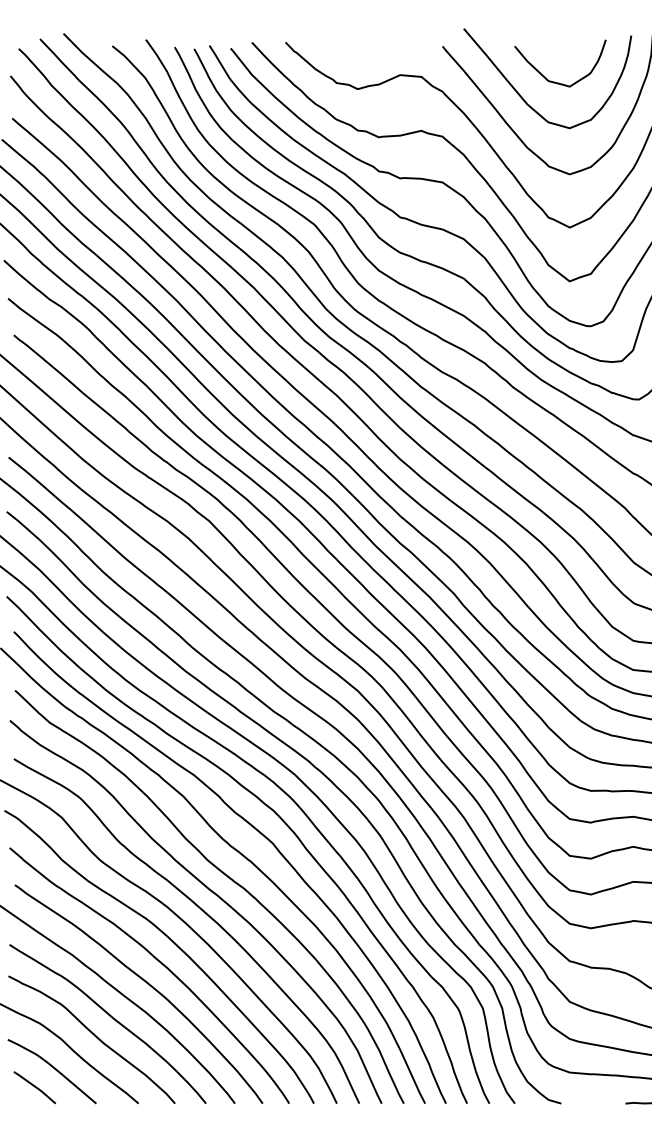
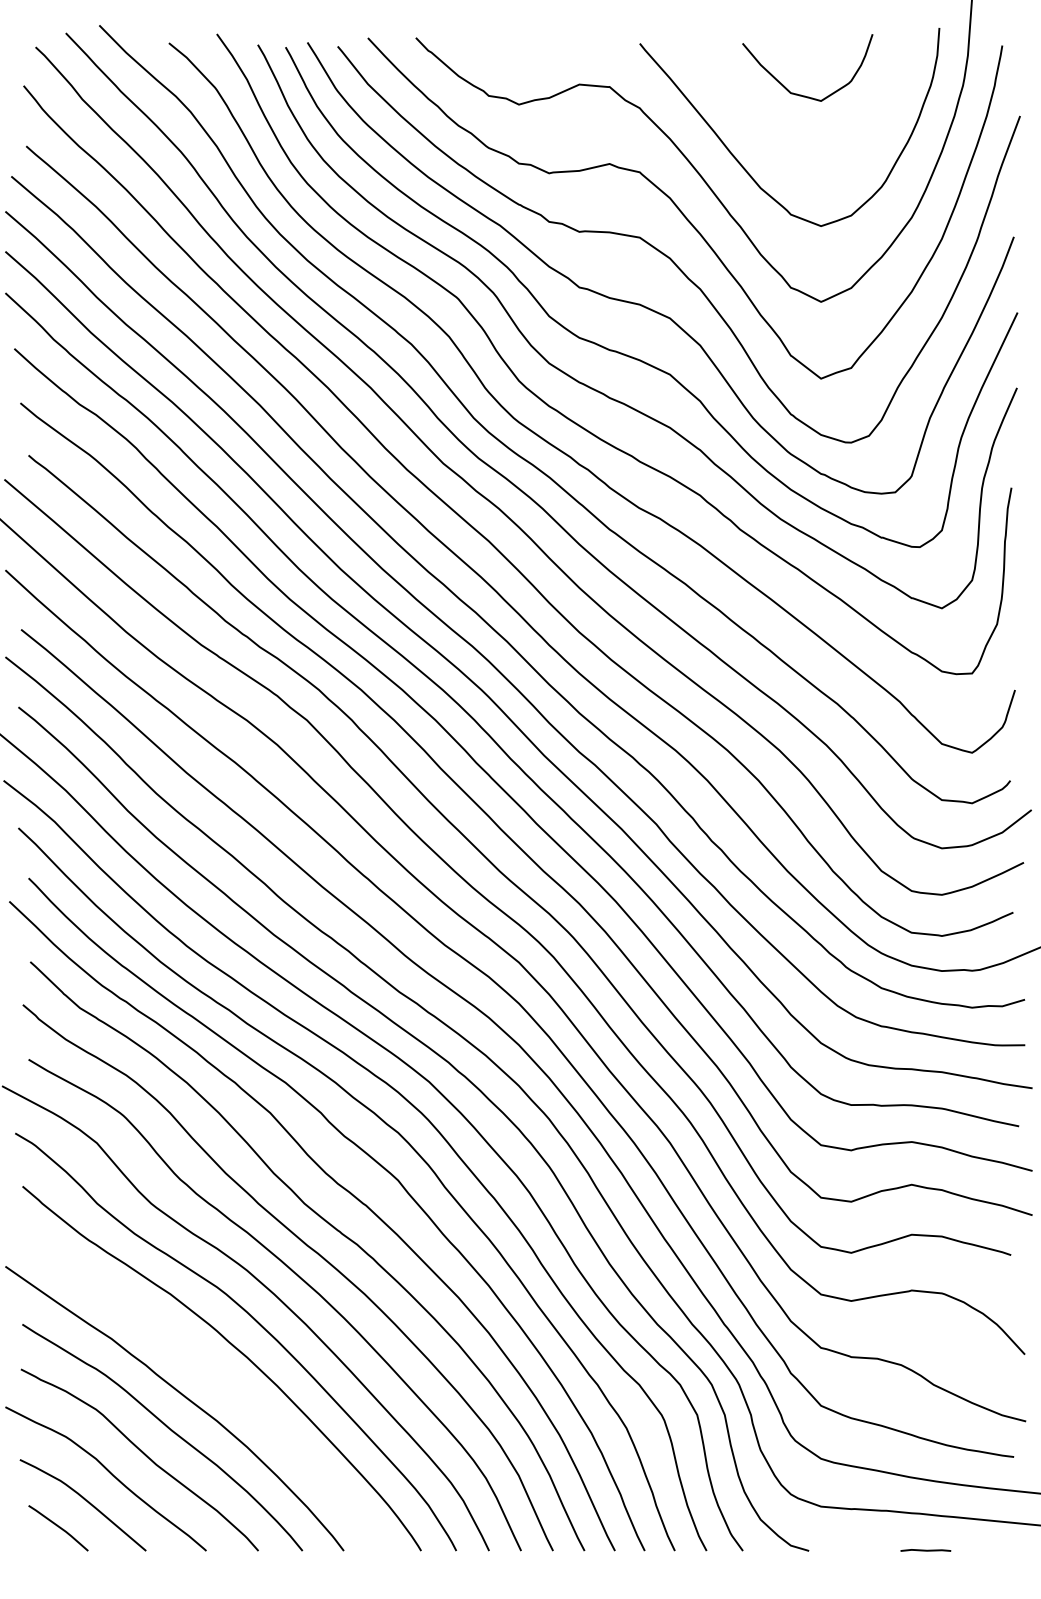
curve: (525, 100) -> (757, 120), removed
curve: (145, 982) -> (216, 1378), removed

